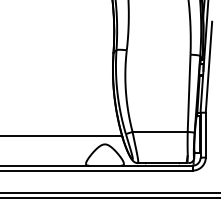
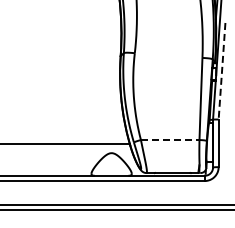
line: (209, 67) -> (222, 71), solid -> dashed
line: (160, 132) -> (170, 140), solid -> dashed

